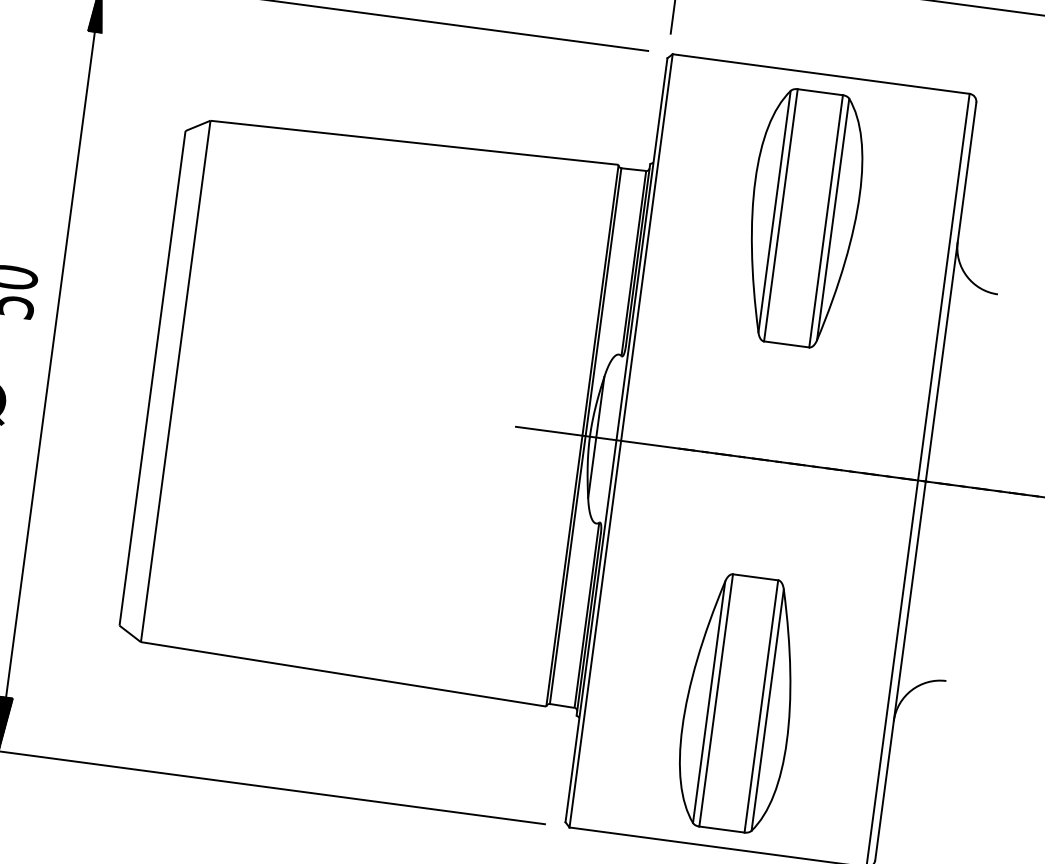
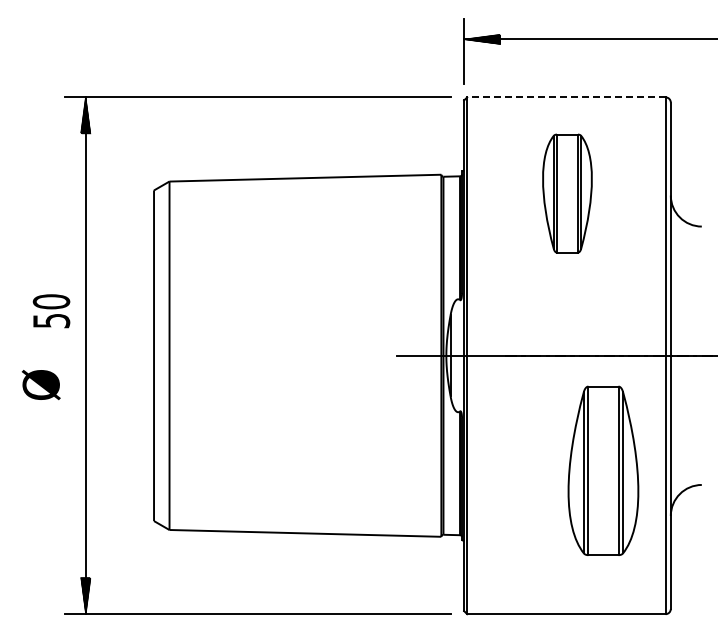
line: (819, 74) -> (565, 97), solid -> dashed
part: (803, 218) -> (567, 193), size x0.7
part: (738, 702) -> (603, 470), moved

